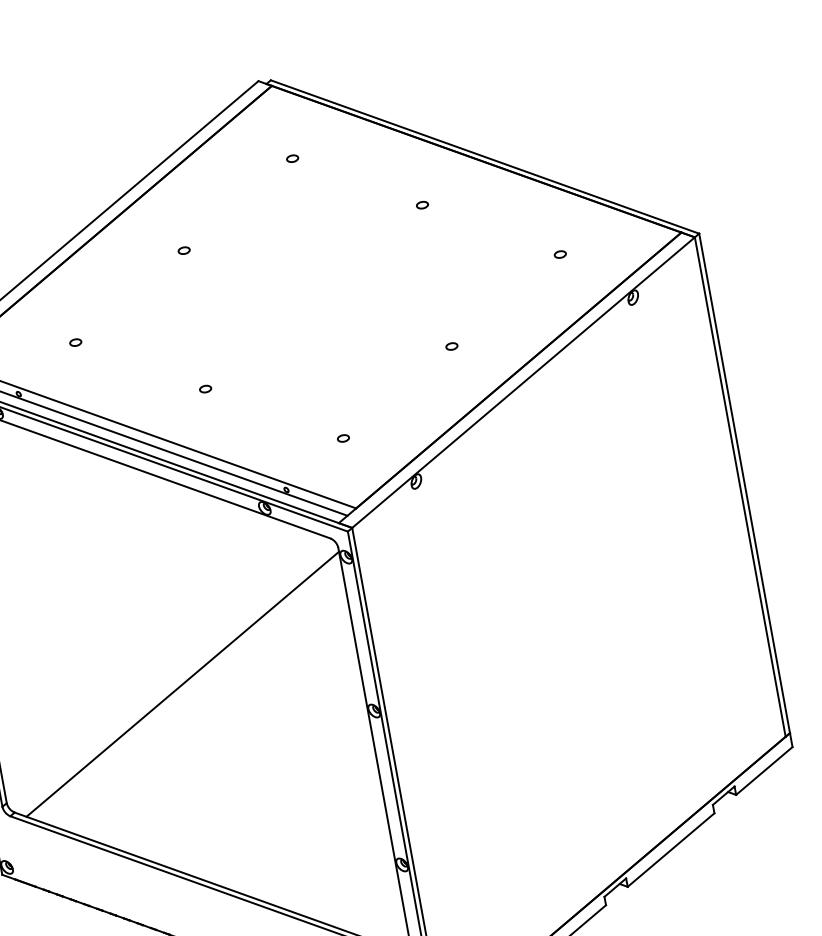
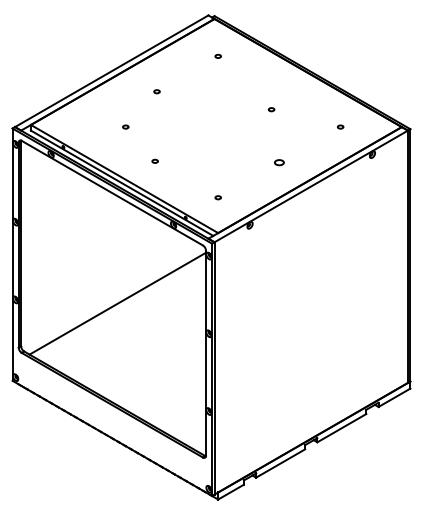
part: (422, 204) -> (271, 109), moved
part: (74, 341) -> (125, 126), moved
part: (451, 344) -> (279, 161), size x1.6

